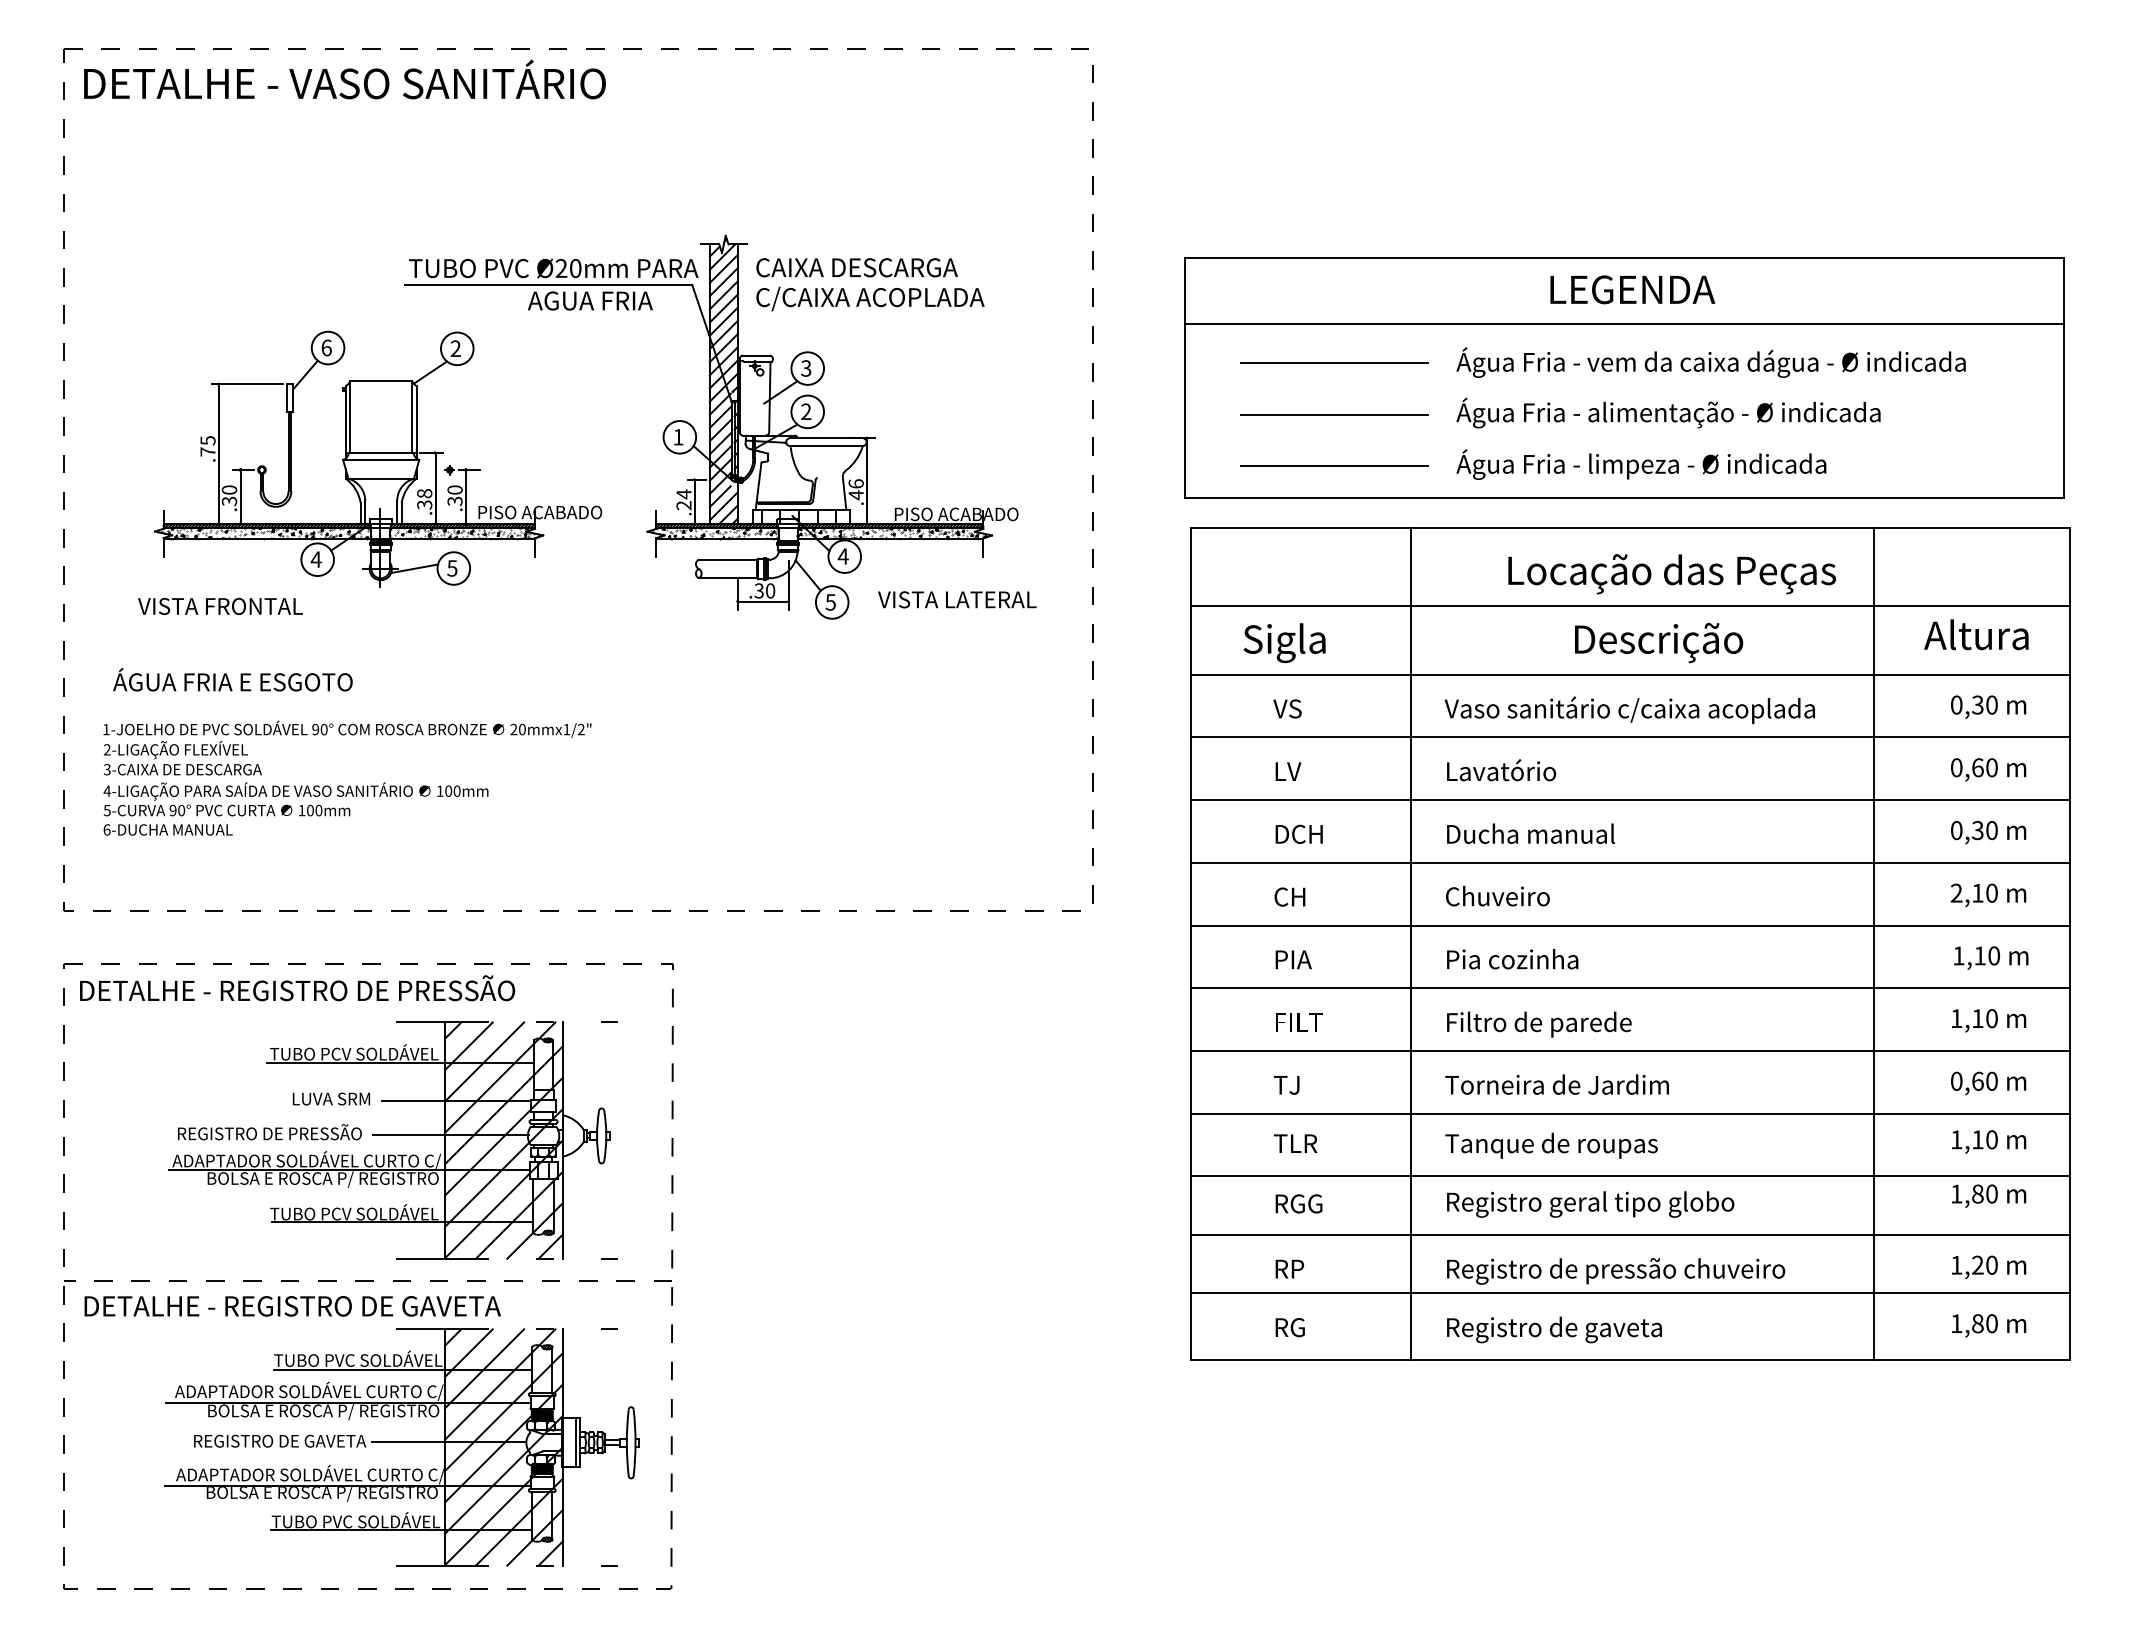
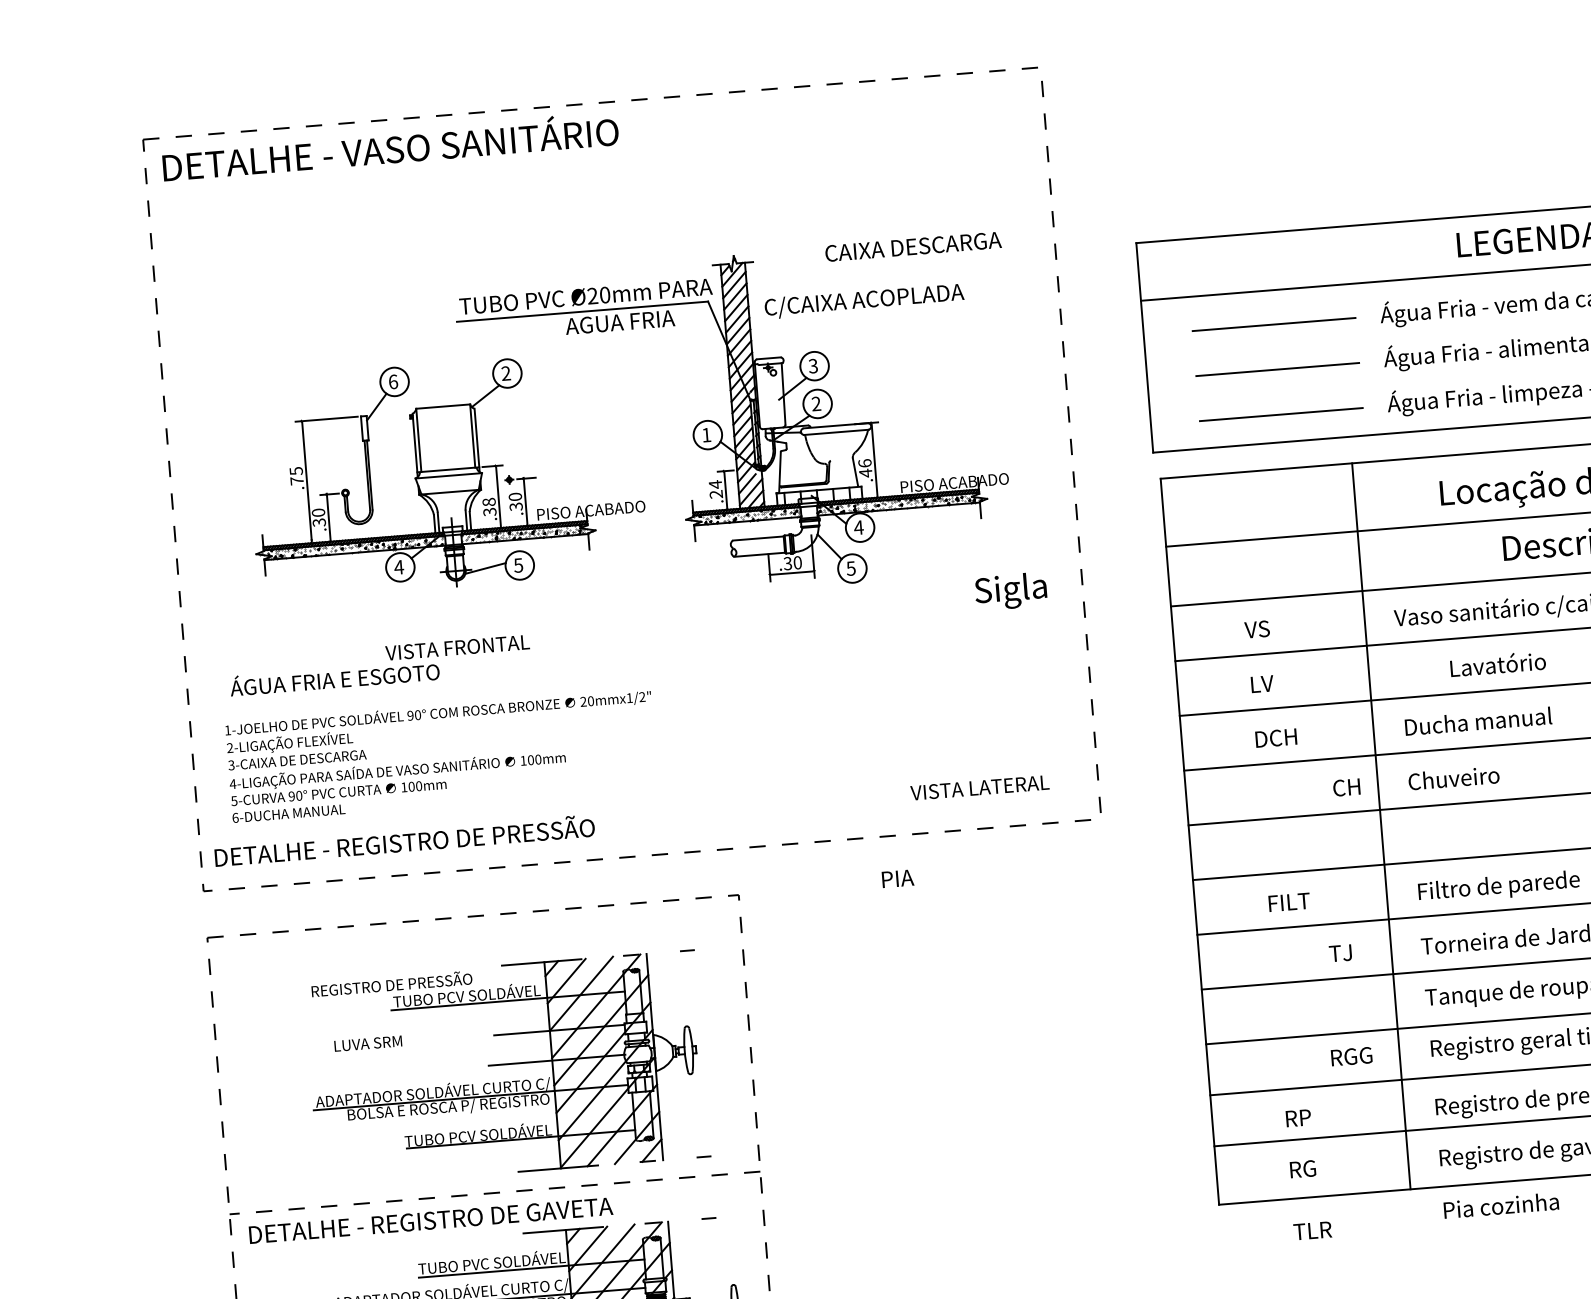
text: (856, 267) -> (912, 246), moved
text: (957, 599) -> (980, 787), moved
text: (220, 606) -> (457, 647), moved
text: (1284, 642) -> (1010, 590), moved
text: (1501, 770) -> (1498, 664), moved
text: (1289, 896) -> (1346, 787), moved
text: (1293, 959) -> (897, 878), moved
text: (1512, 959) -> (1501, 1205), moved
text: (297, 988) -> (404, 840), moved
text: (1286, 1085) -> (1340, 953), moved
text: (330, 1098) -> (367, 1043), moved
text: (269, 1132) -> (391, 984), moved
text: (1295, 1143) -> (1312, 1230), moved
text: (1298, 1203) -> (1351, 1056), moved

